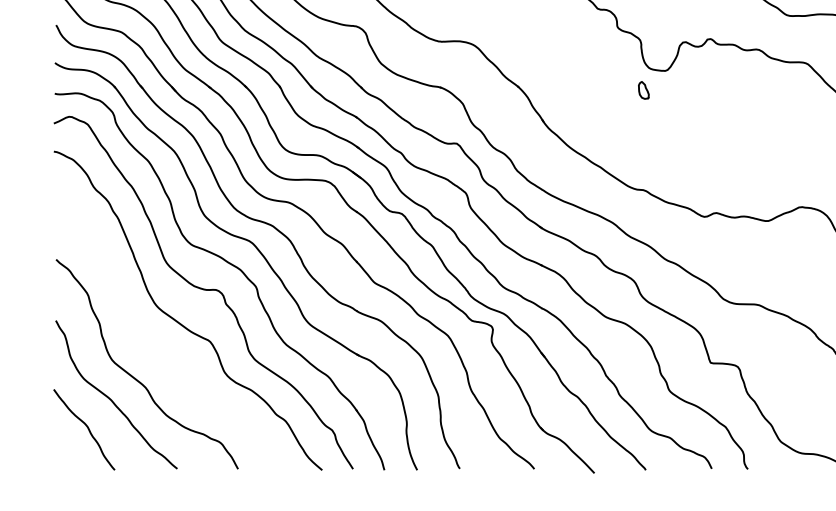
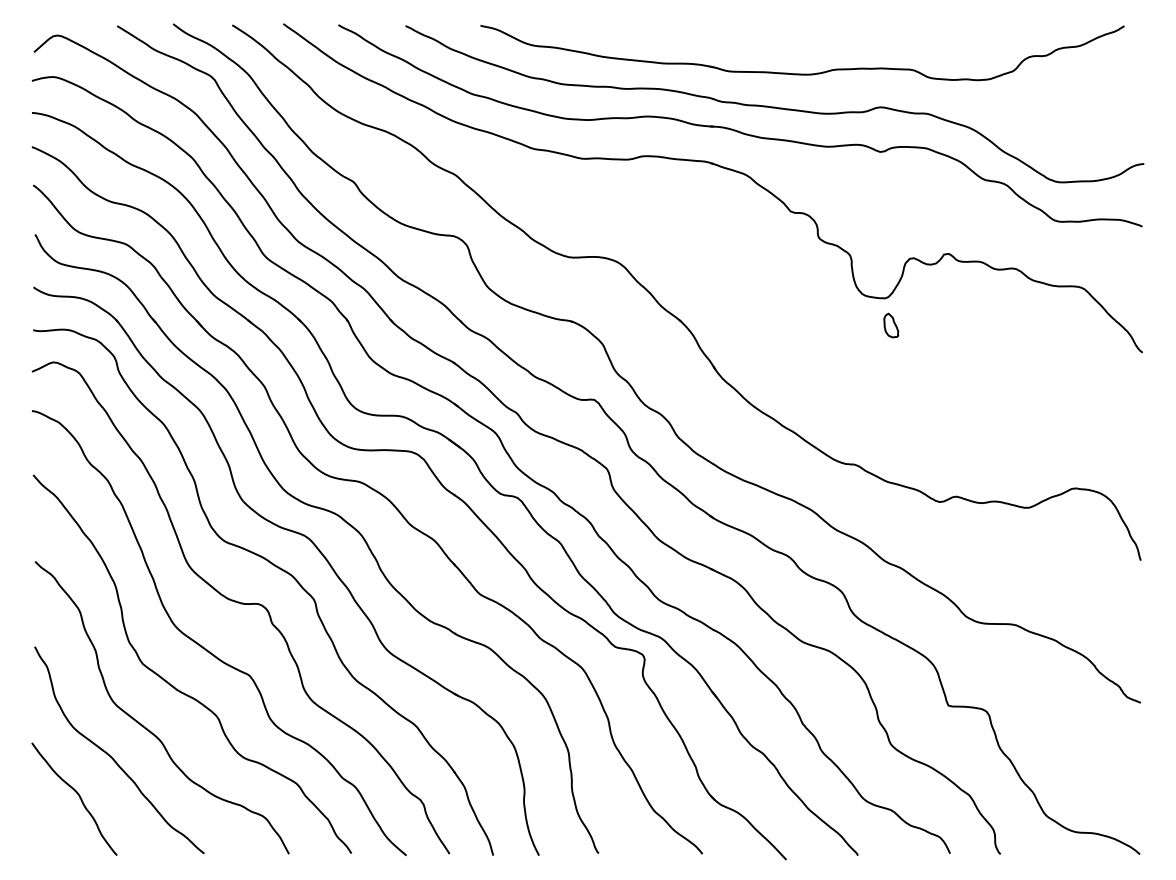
part: (644, 90) -> (891, 325), moved
curve: (155, 348) -> (173, 685), added

